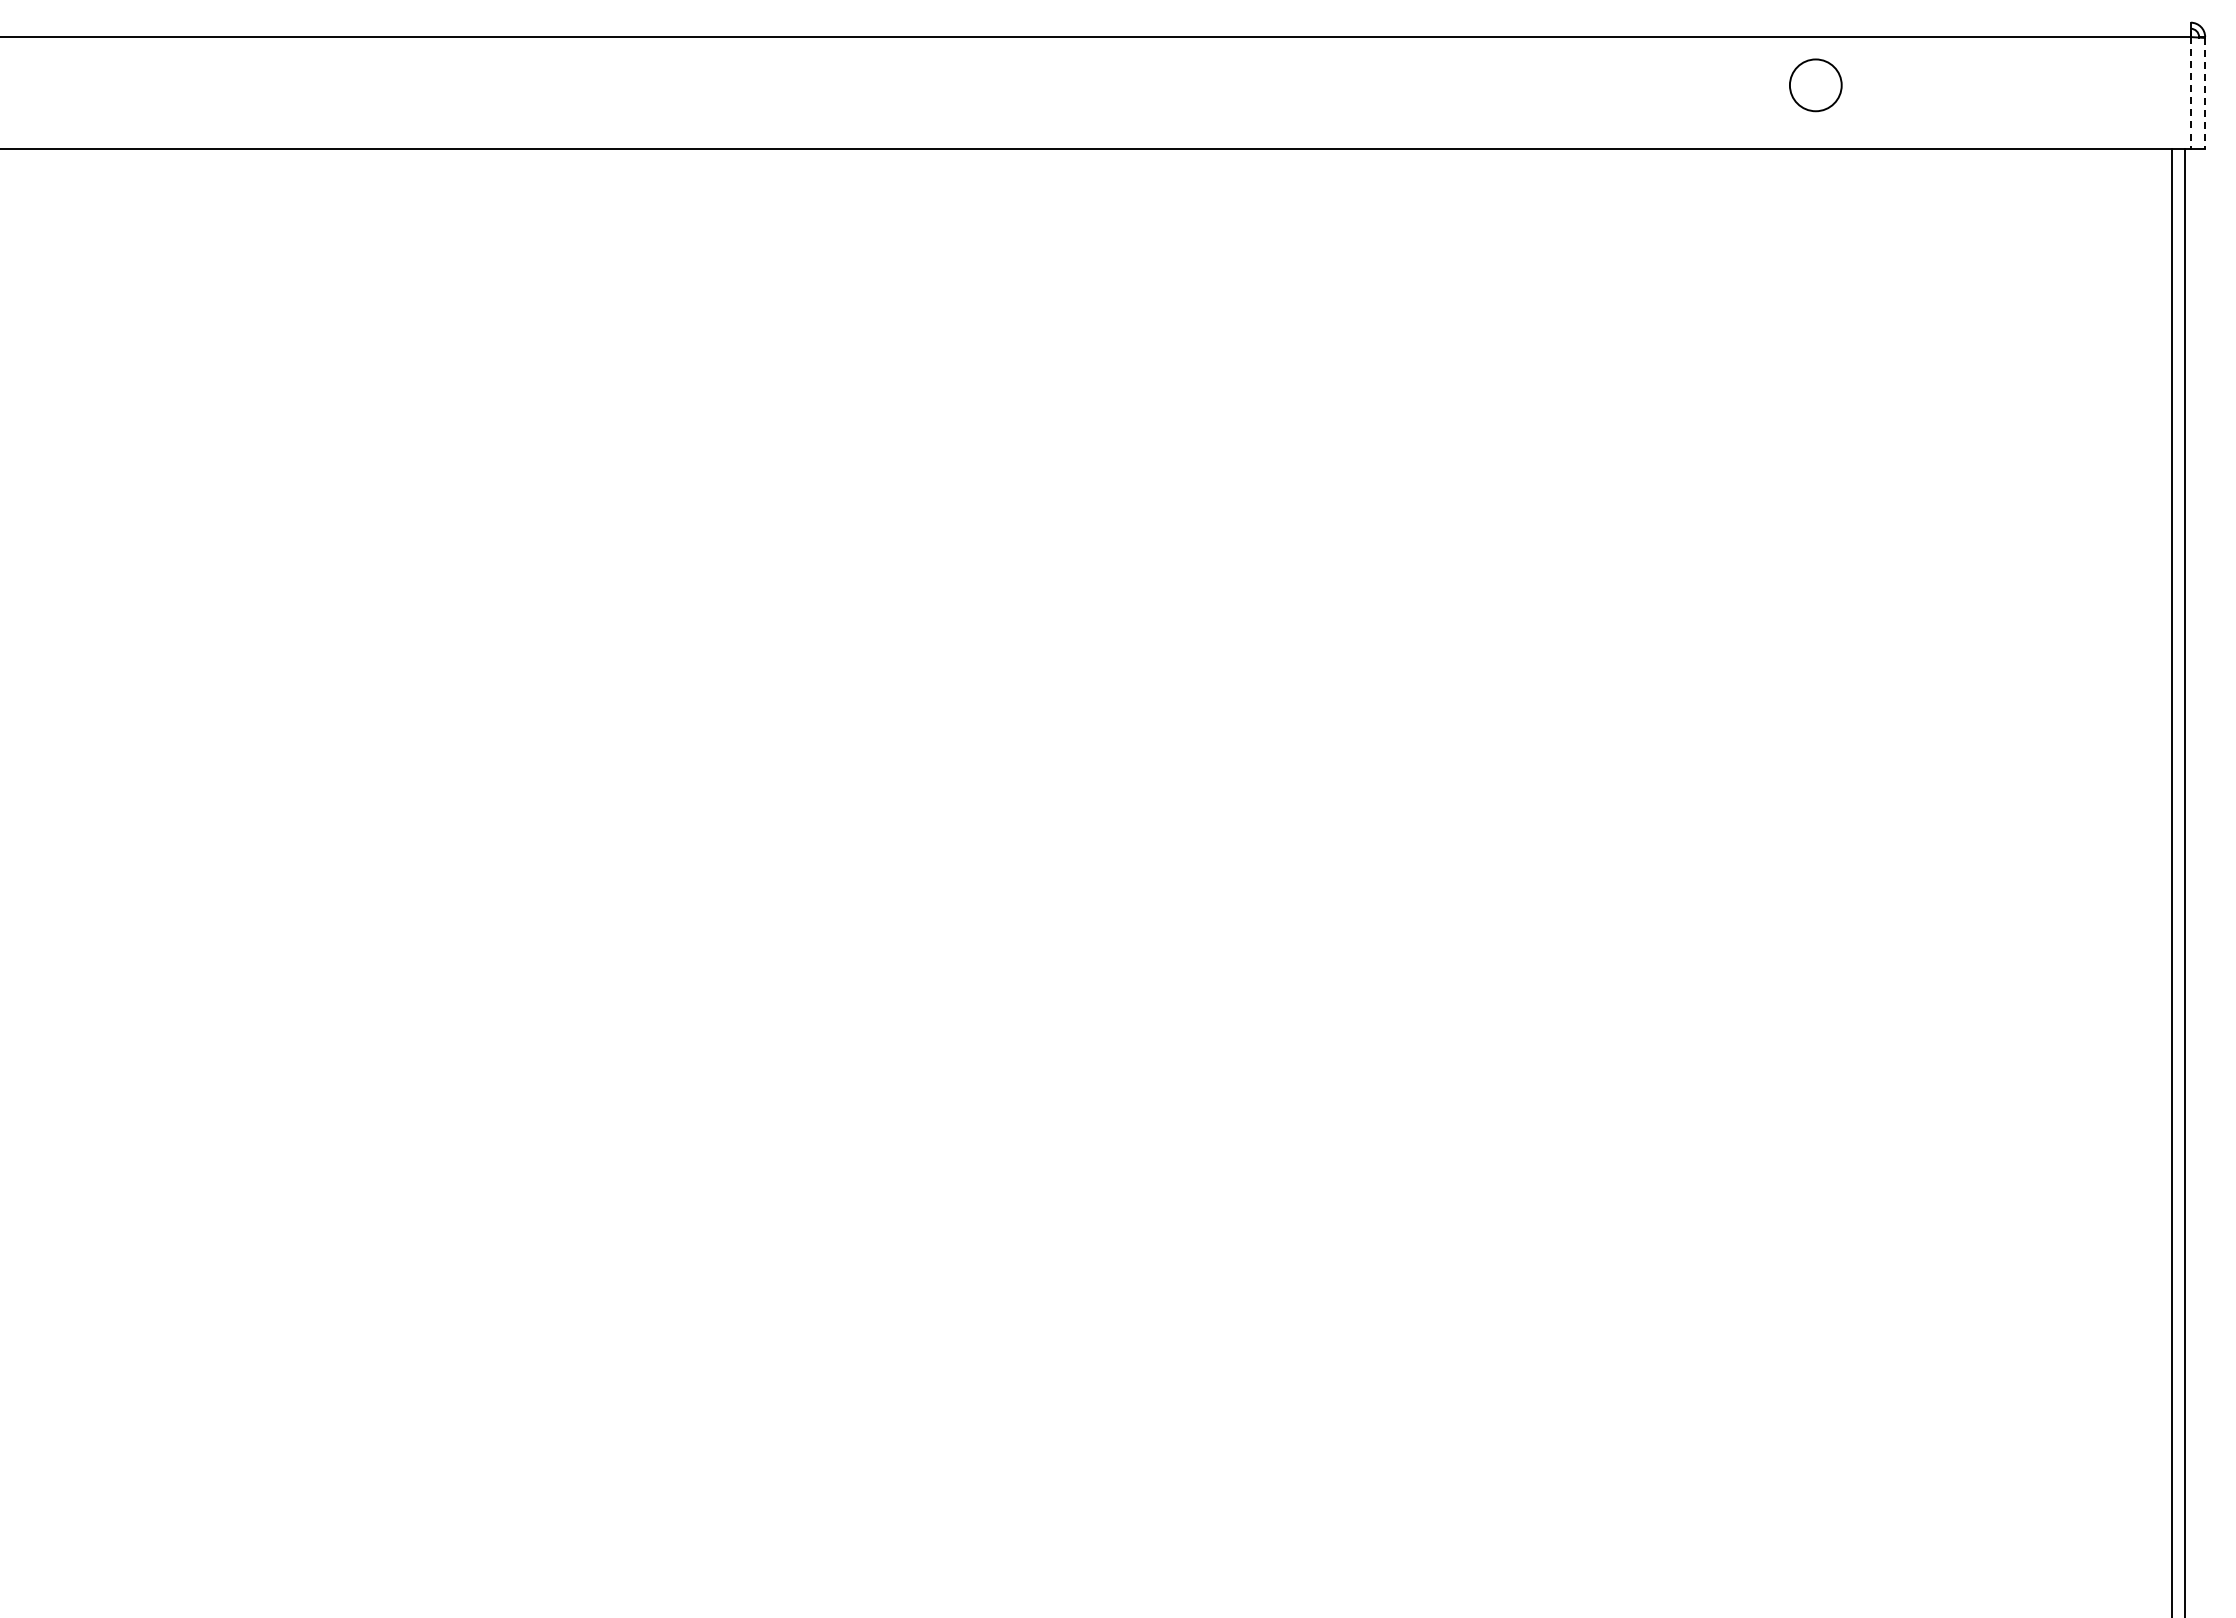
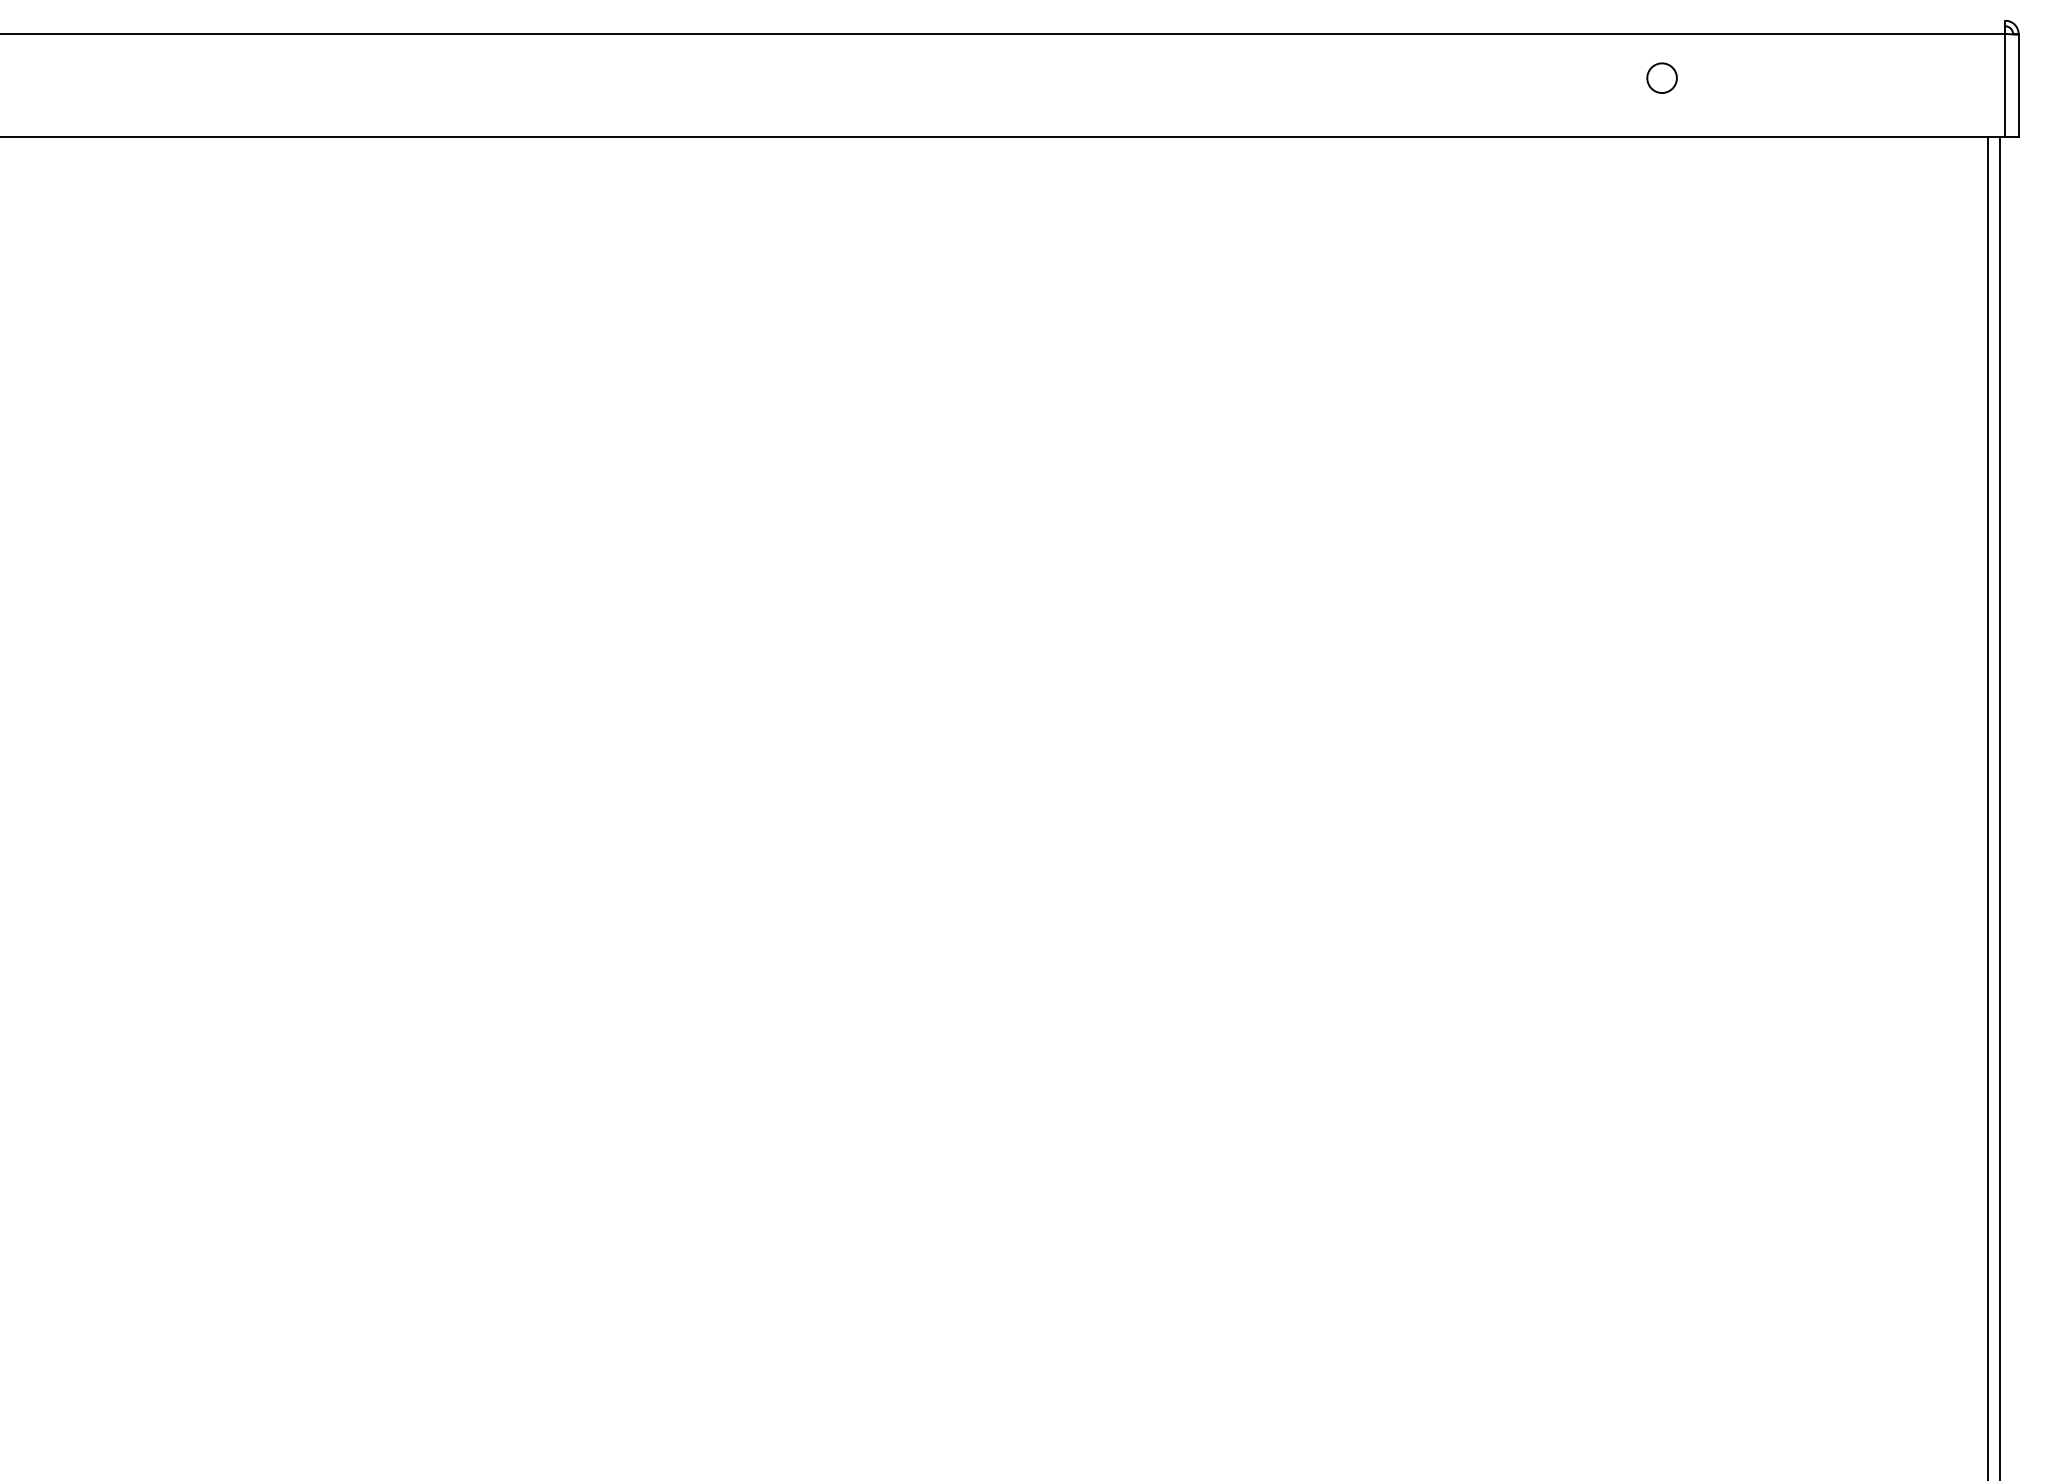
circle: (1815, 85) -> (1661, 78), size x0.62
line: (2190, 93) -> (2005, 85), dashed -> solid
line: (2205, 93) -> (2018, 85), dashed -> solid

